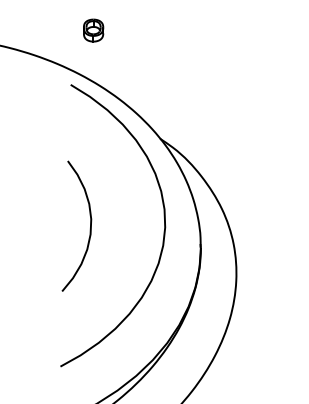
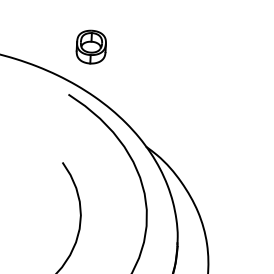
part: (93, 30) -> (91, 46), size x1.67

